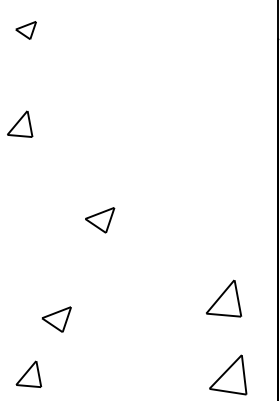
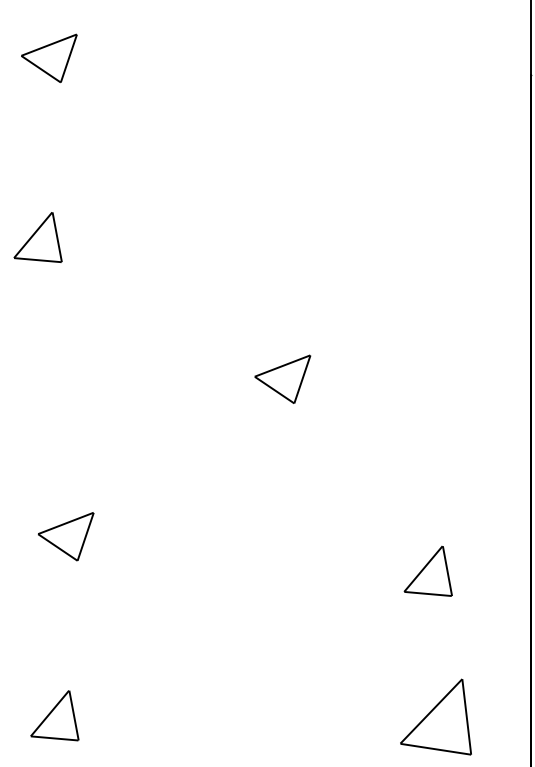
part: (26, 30) -> (50, 58), size x1.43
part: (100, 220) -> (283, 379), moved
part: (224, 298) -> (429, 570), size x0.71
part: (56, 319) -> (65, 536), moved

